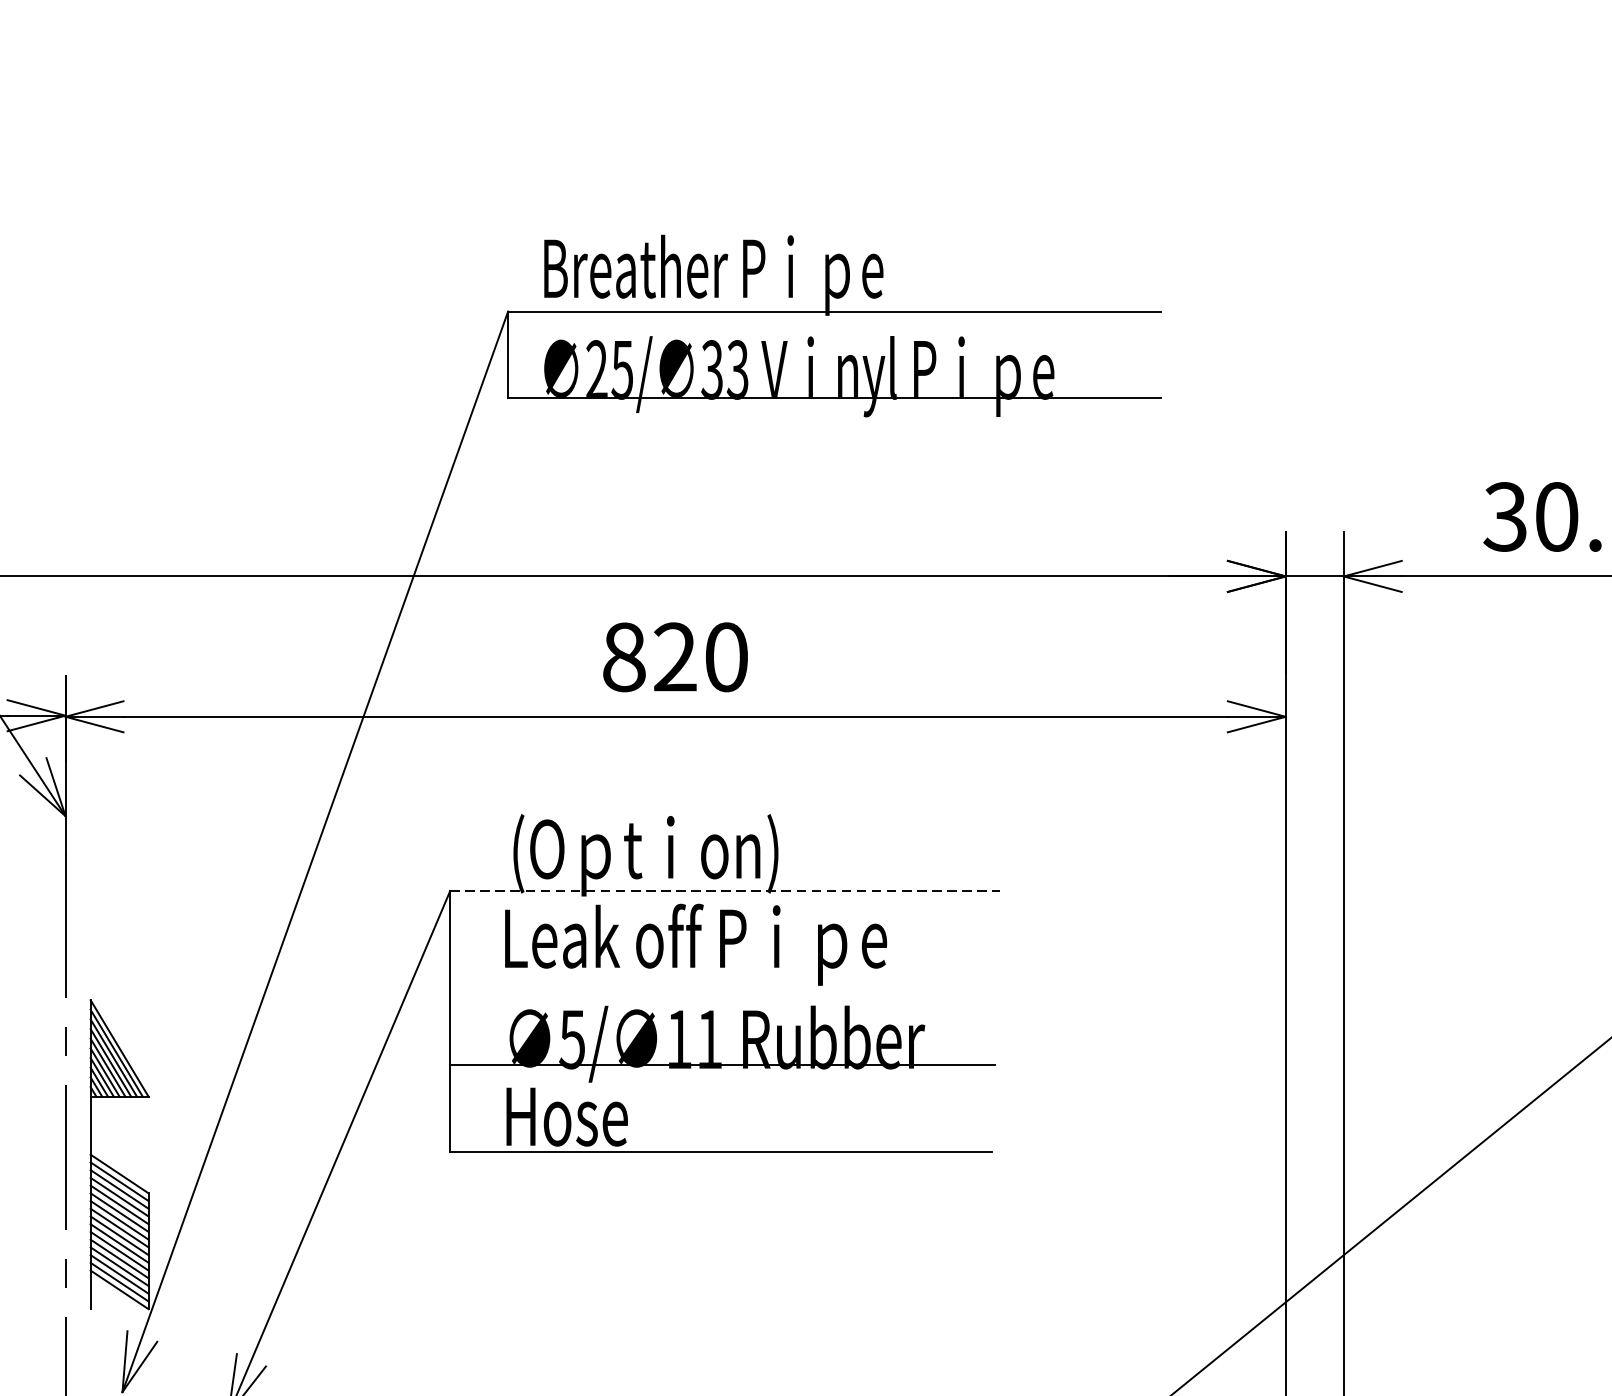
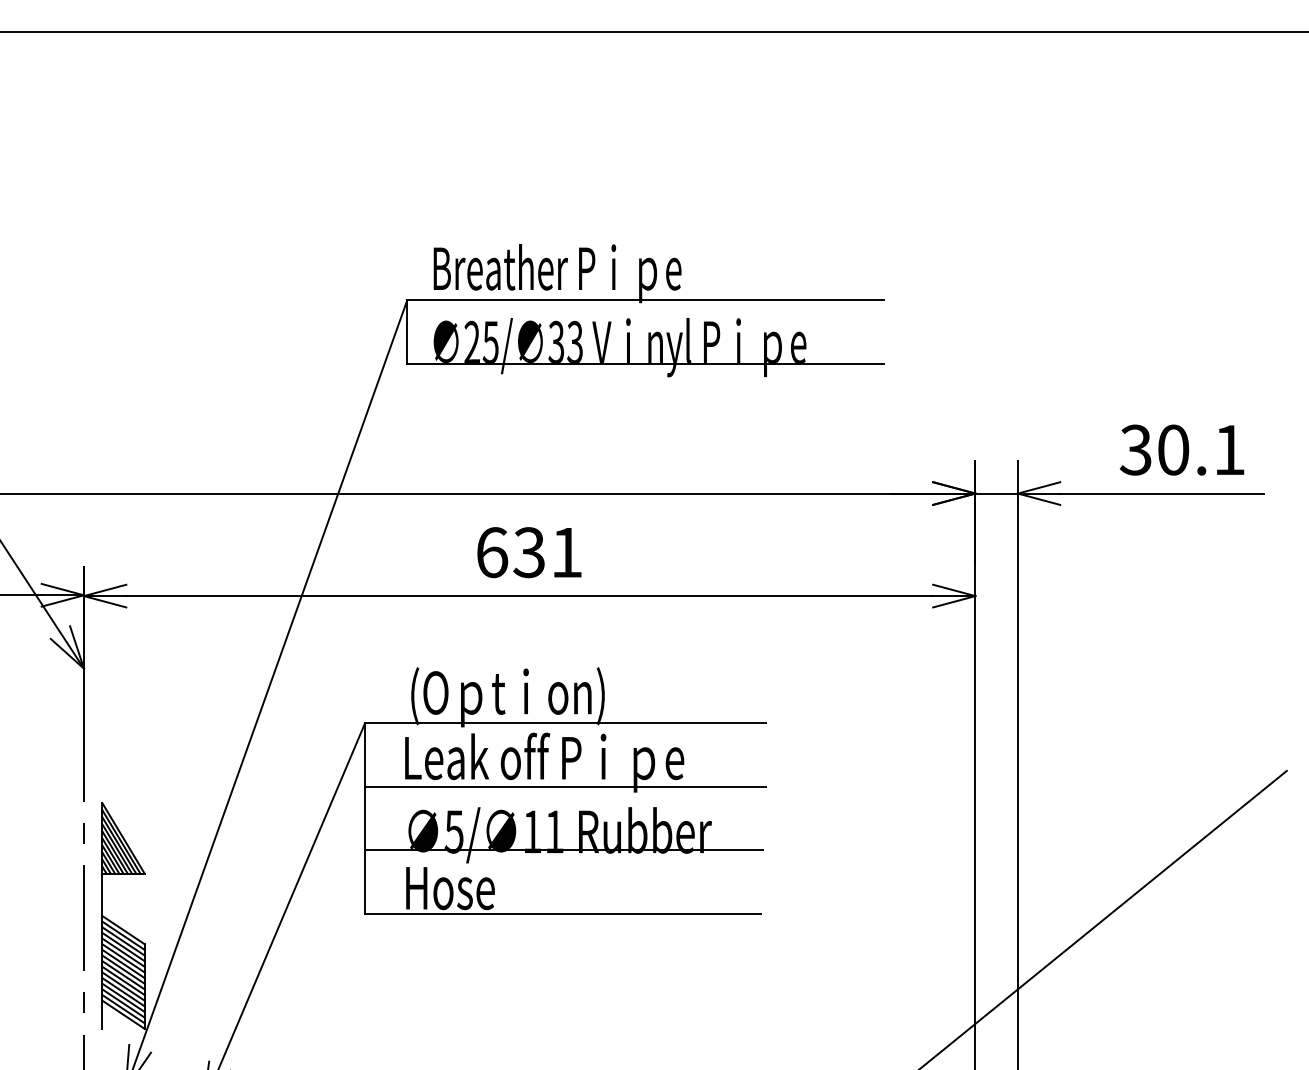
text: (675, 657) -> (529, 552), 820 -> 631
line: (724, 891) -> (565, 723), dashed -> solid
line: (724, 977) -> (565, 786), added

